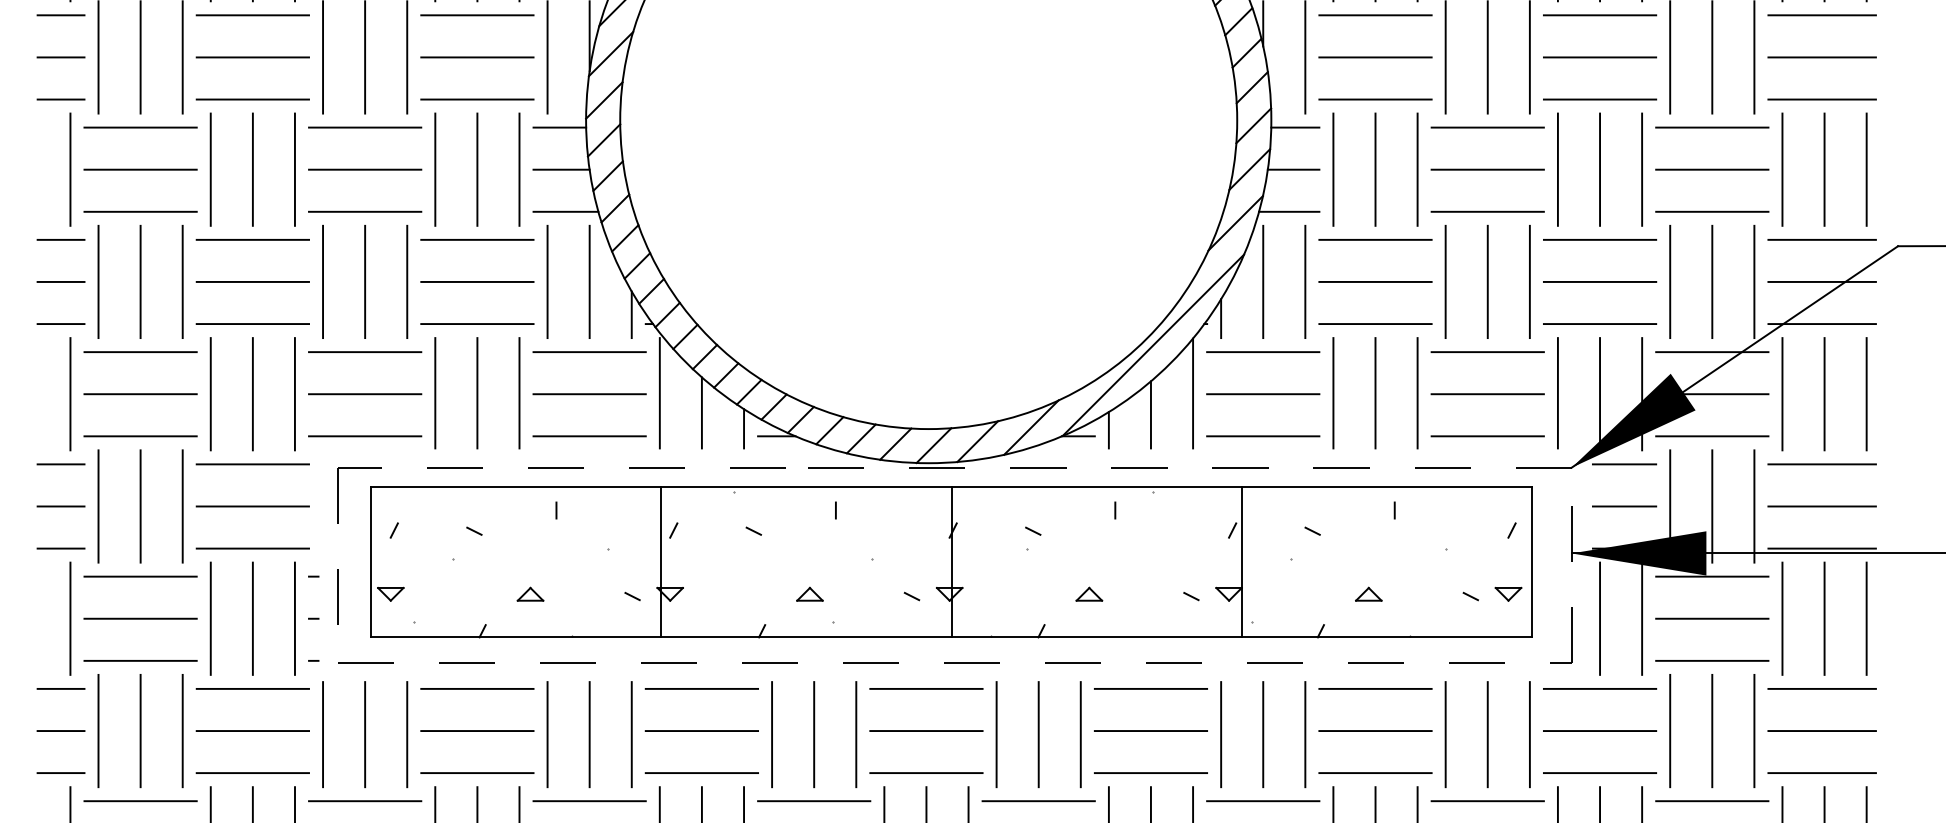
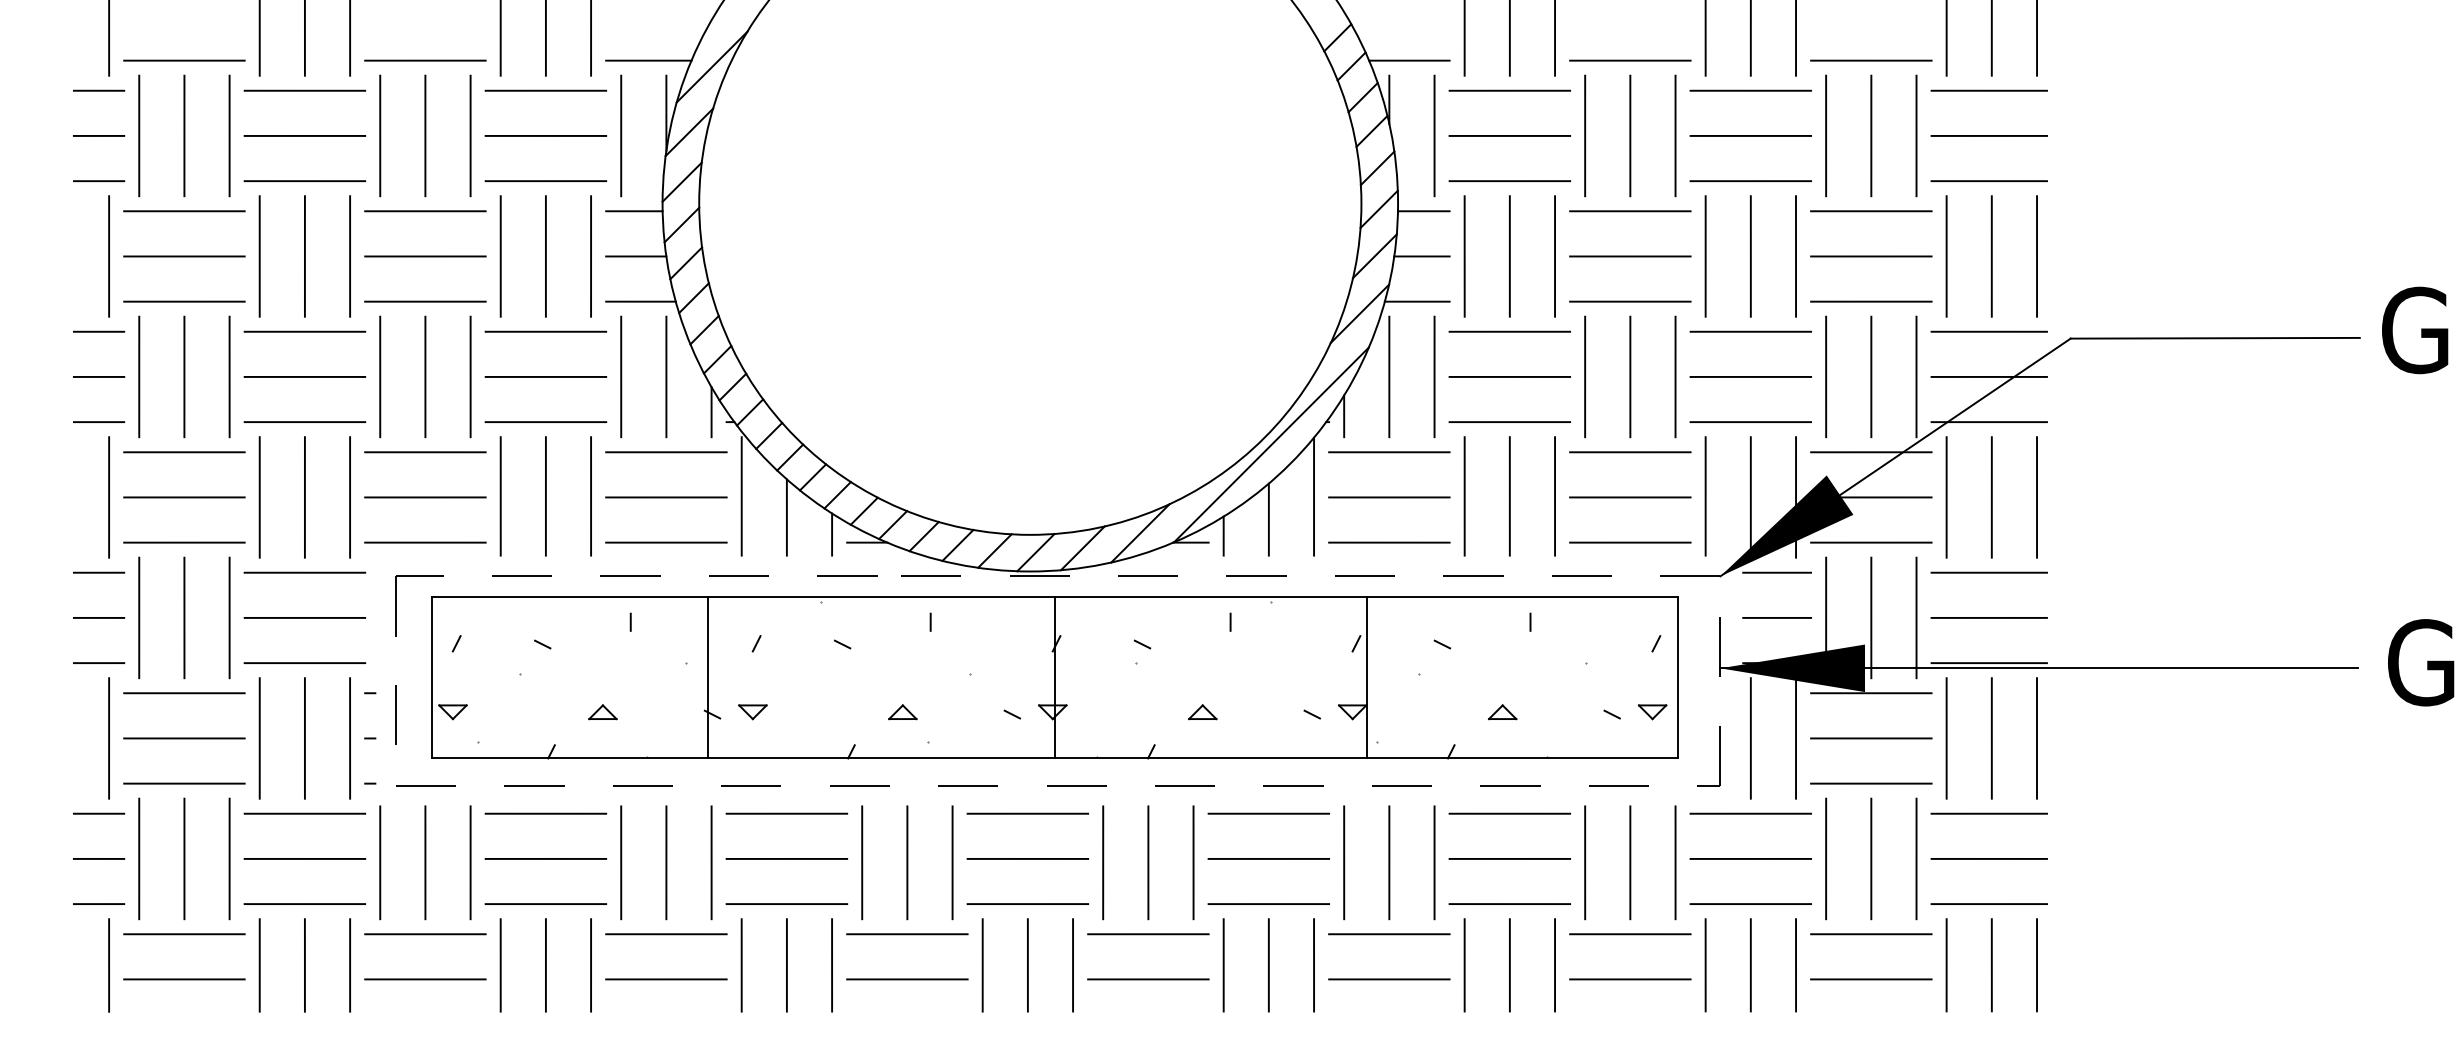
line: (661, 561) -> (708, 677), moved

